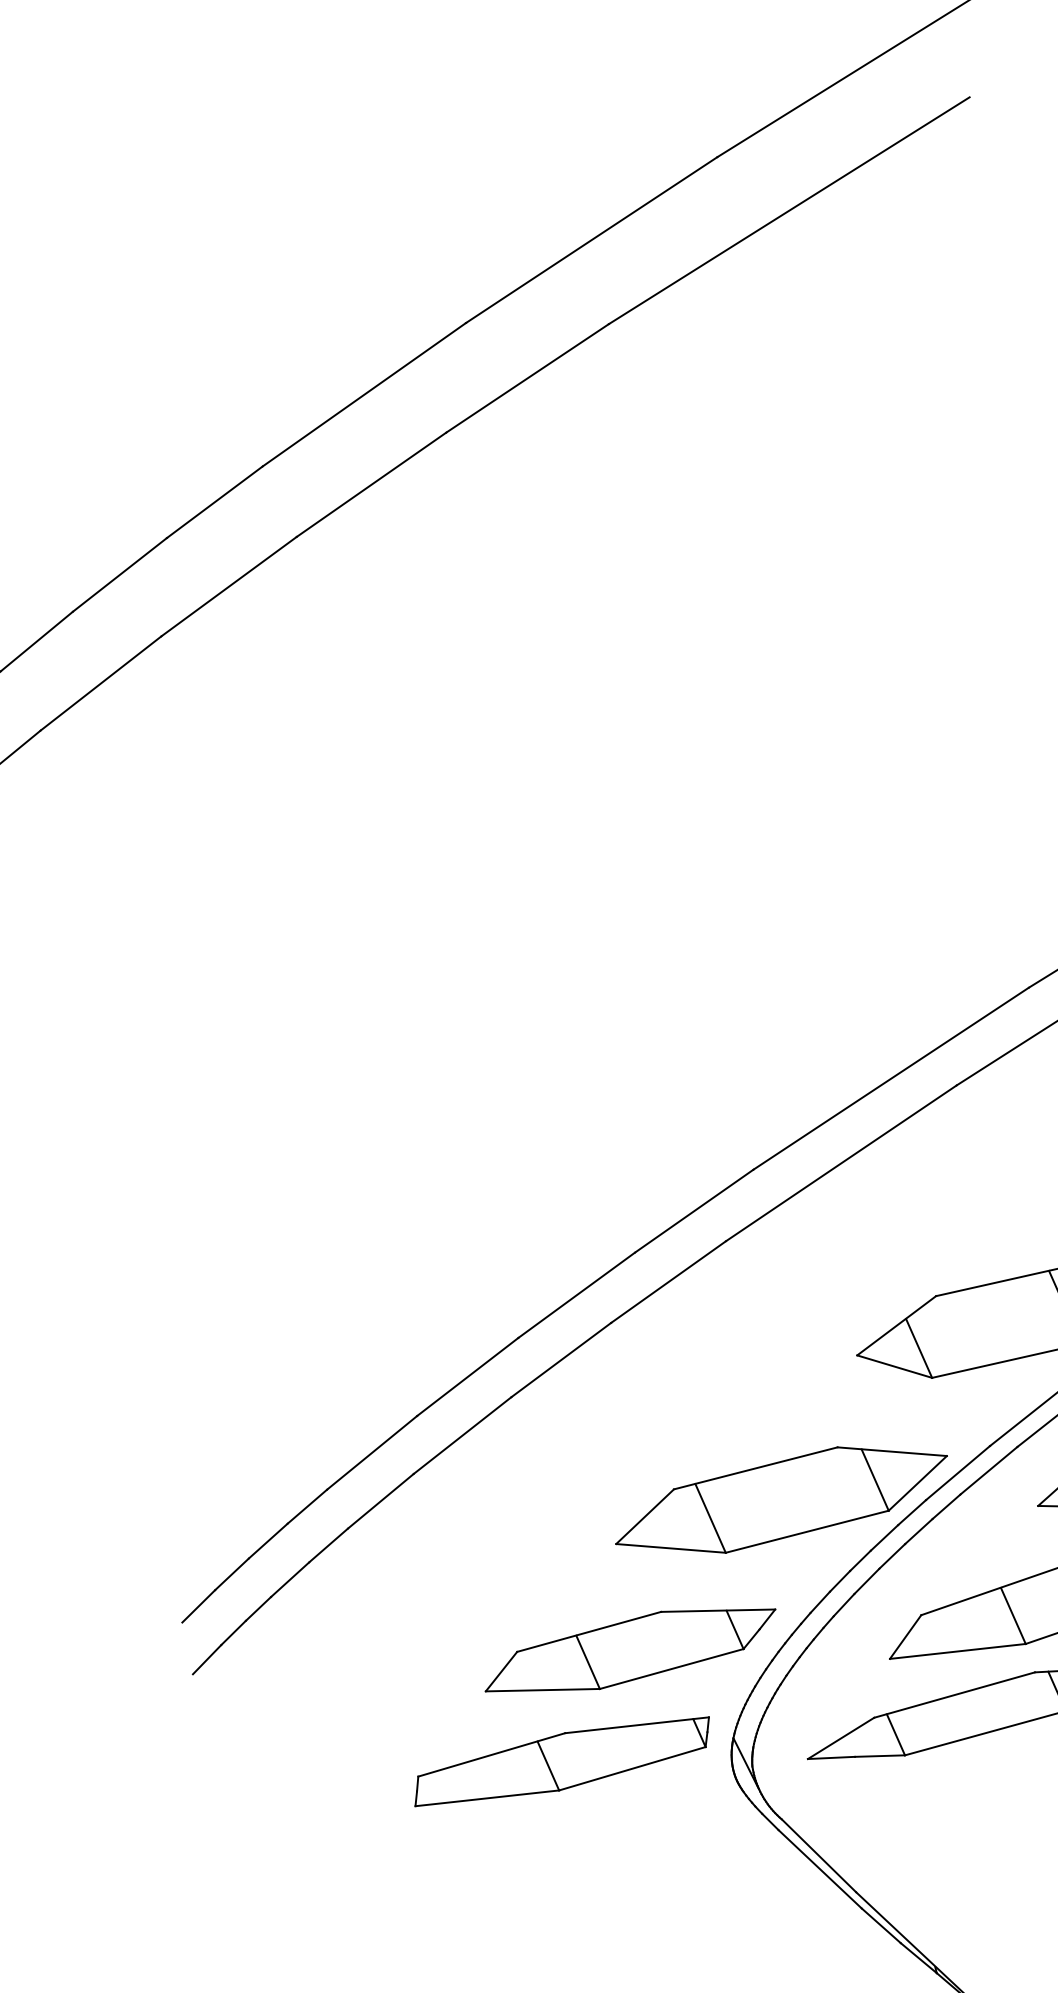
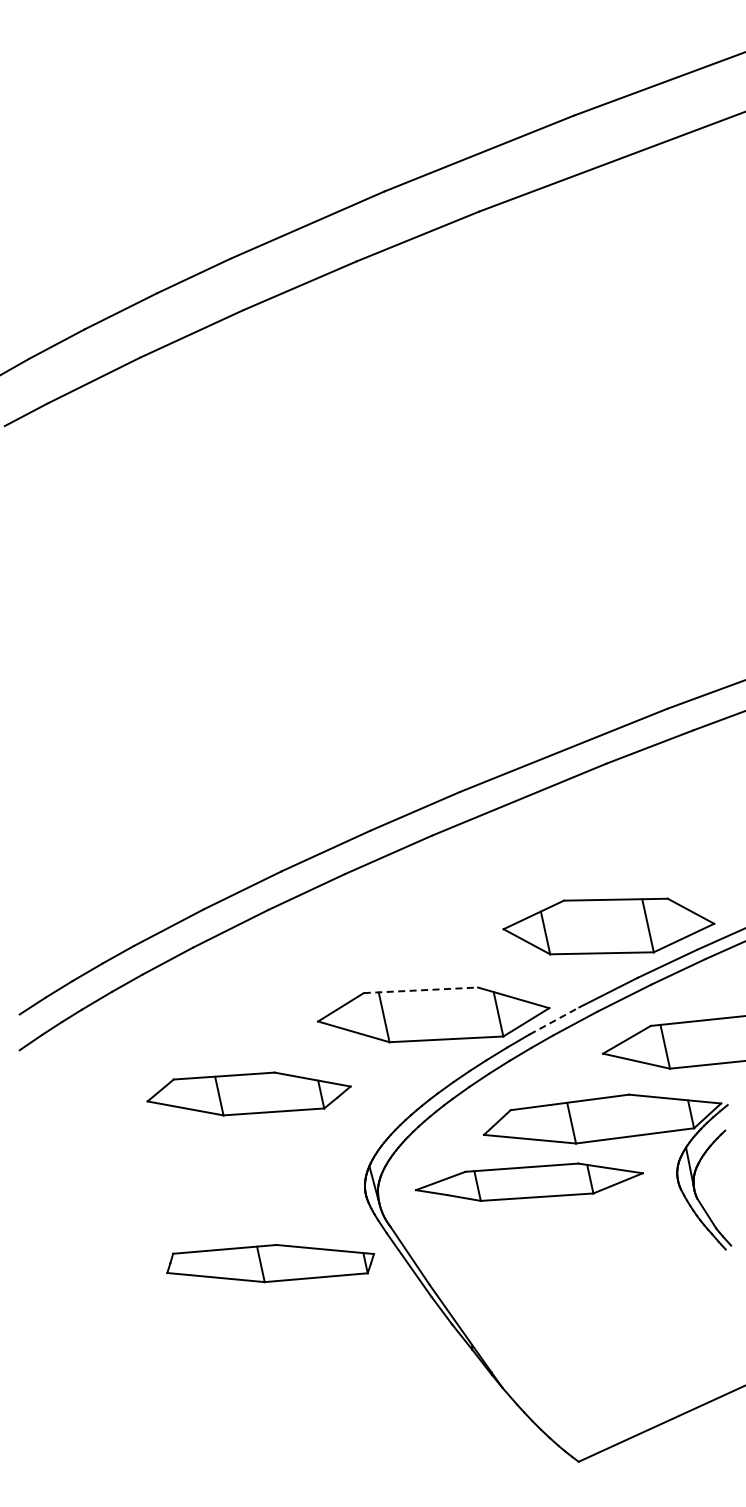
line: (756, 1468) -> (421, 990), solid -> dashed
line: (958, 1472) -> (554, 1020), solid -> dashed
part: (629, 1649) -> (248, 1093), moved
part: (561, 1761) -> (270, 1263), moved

